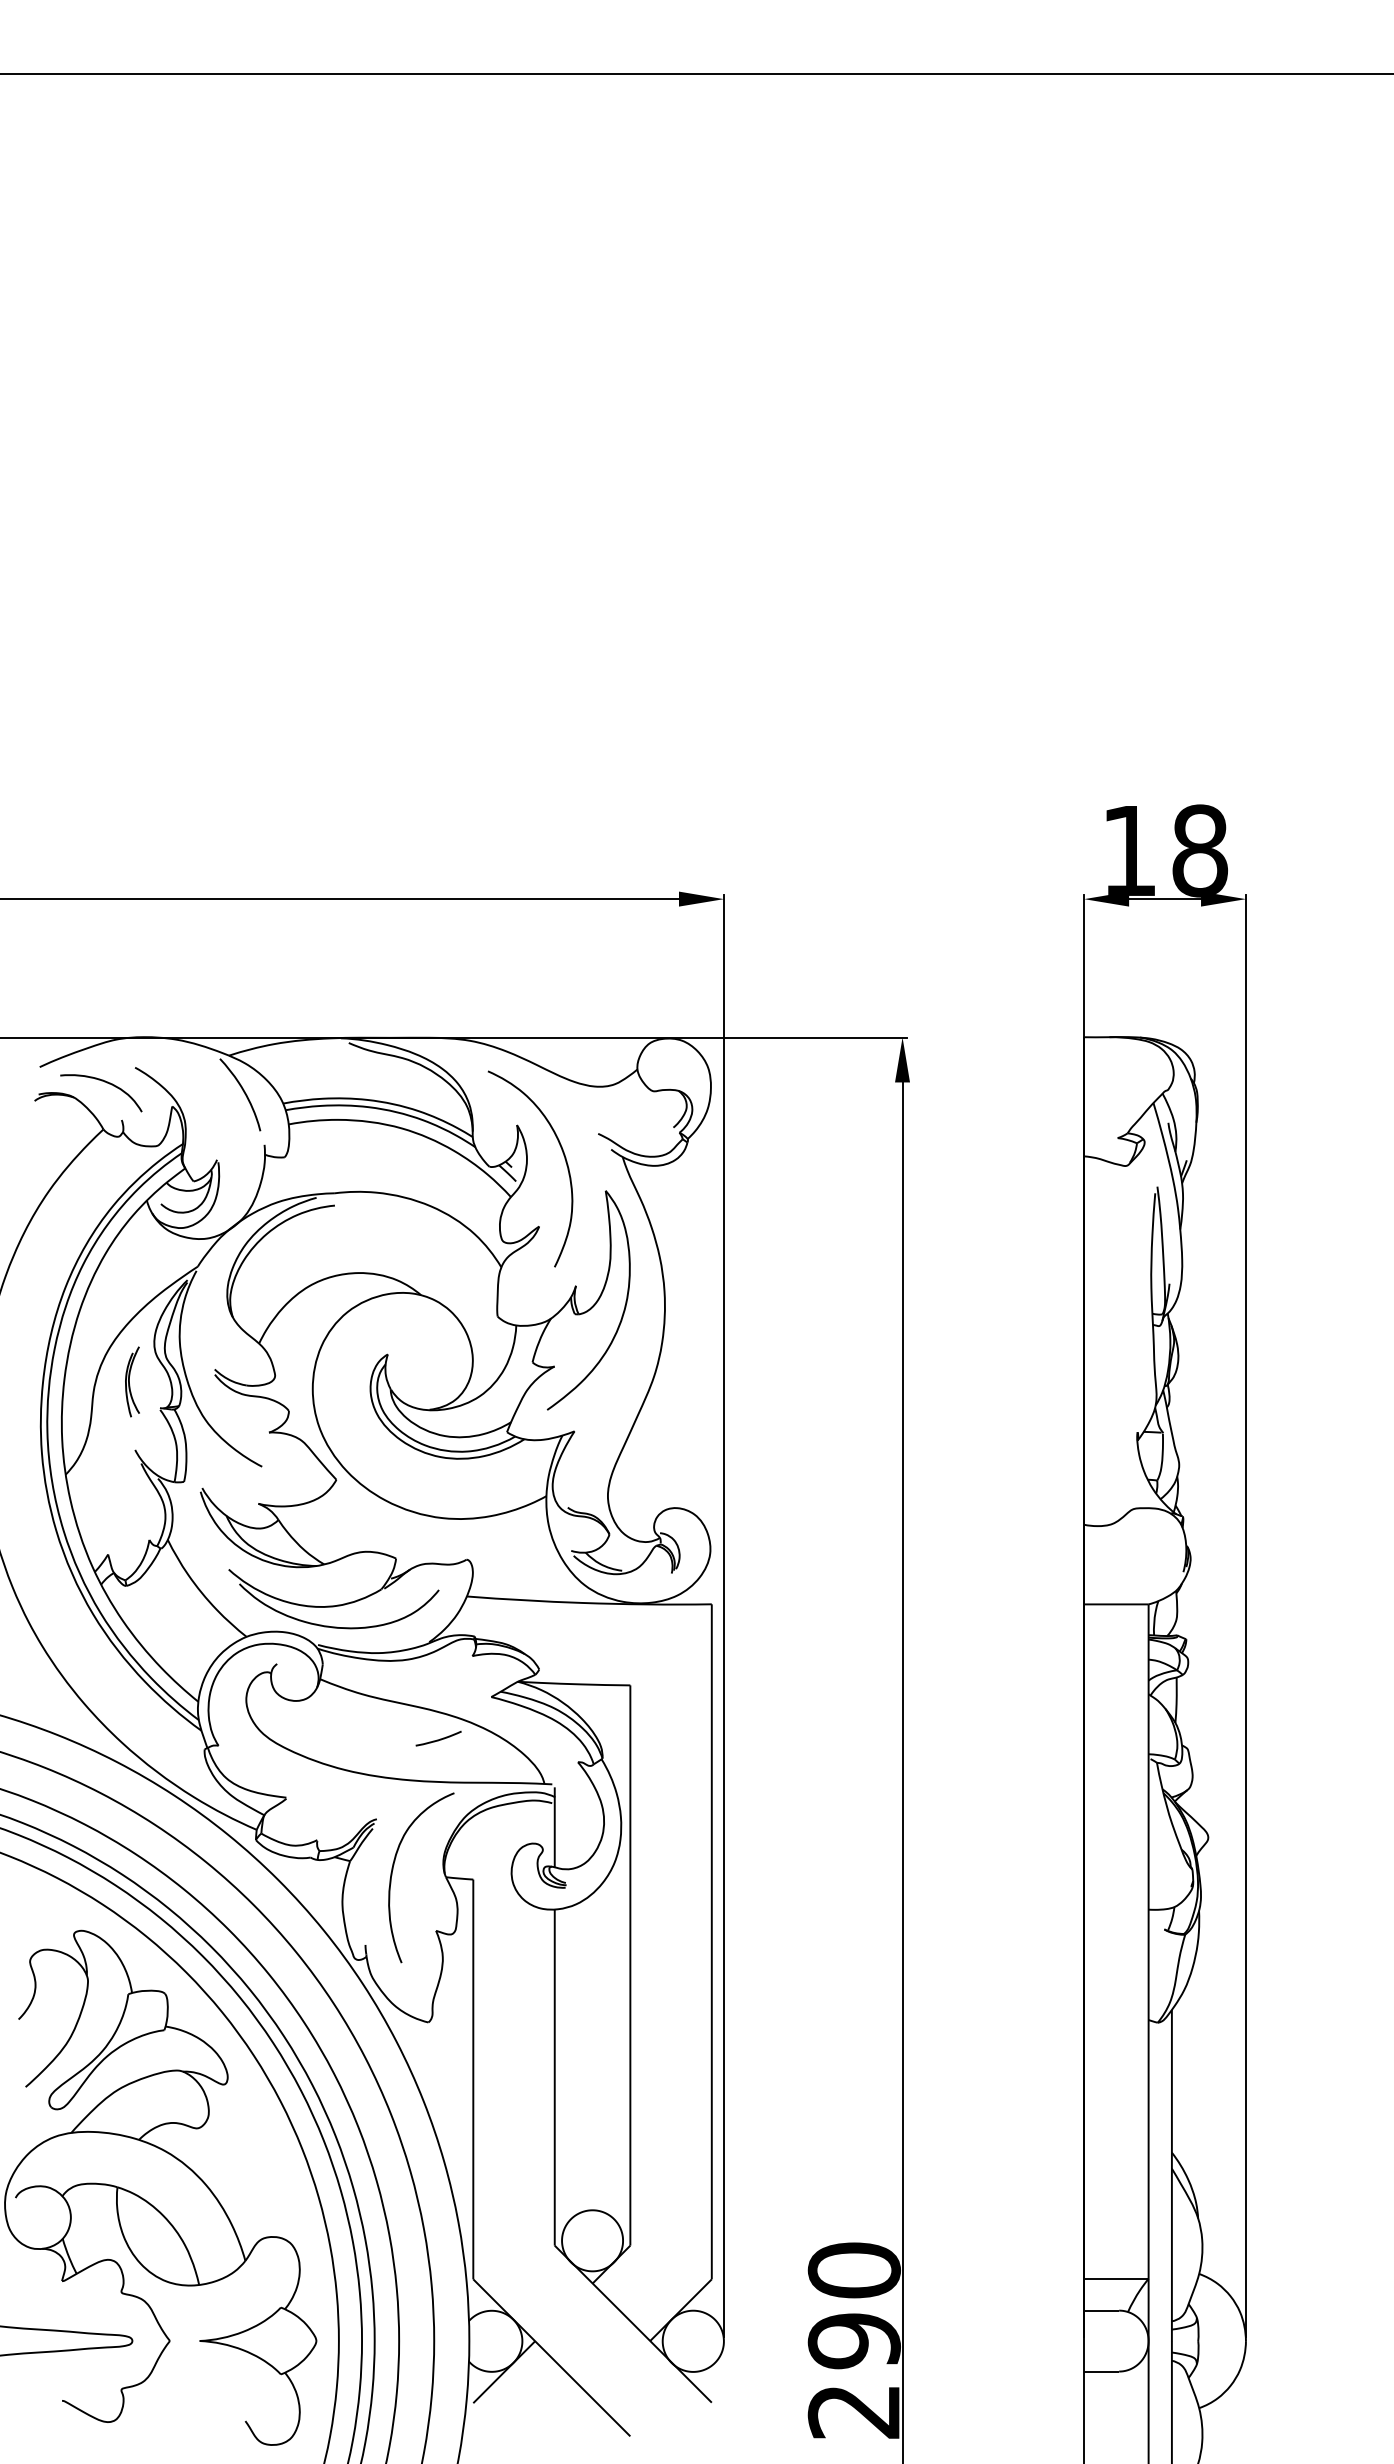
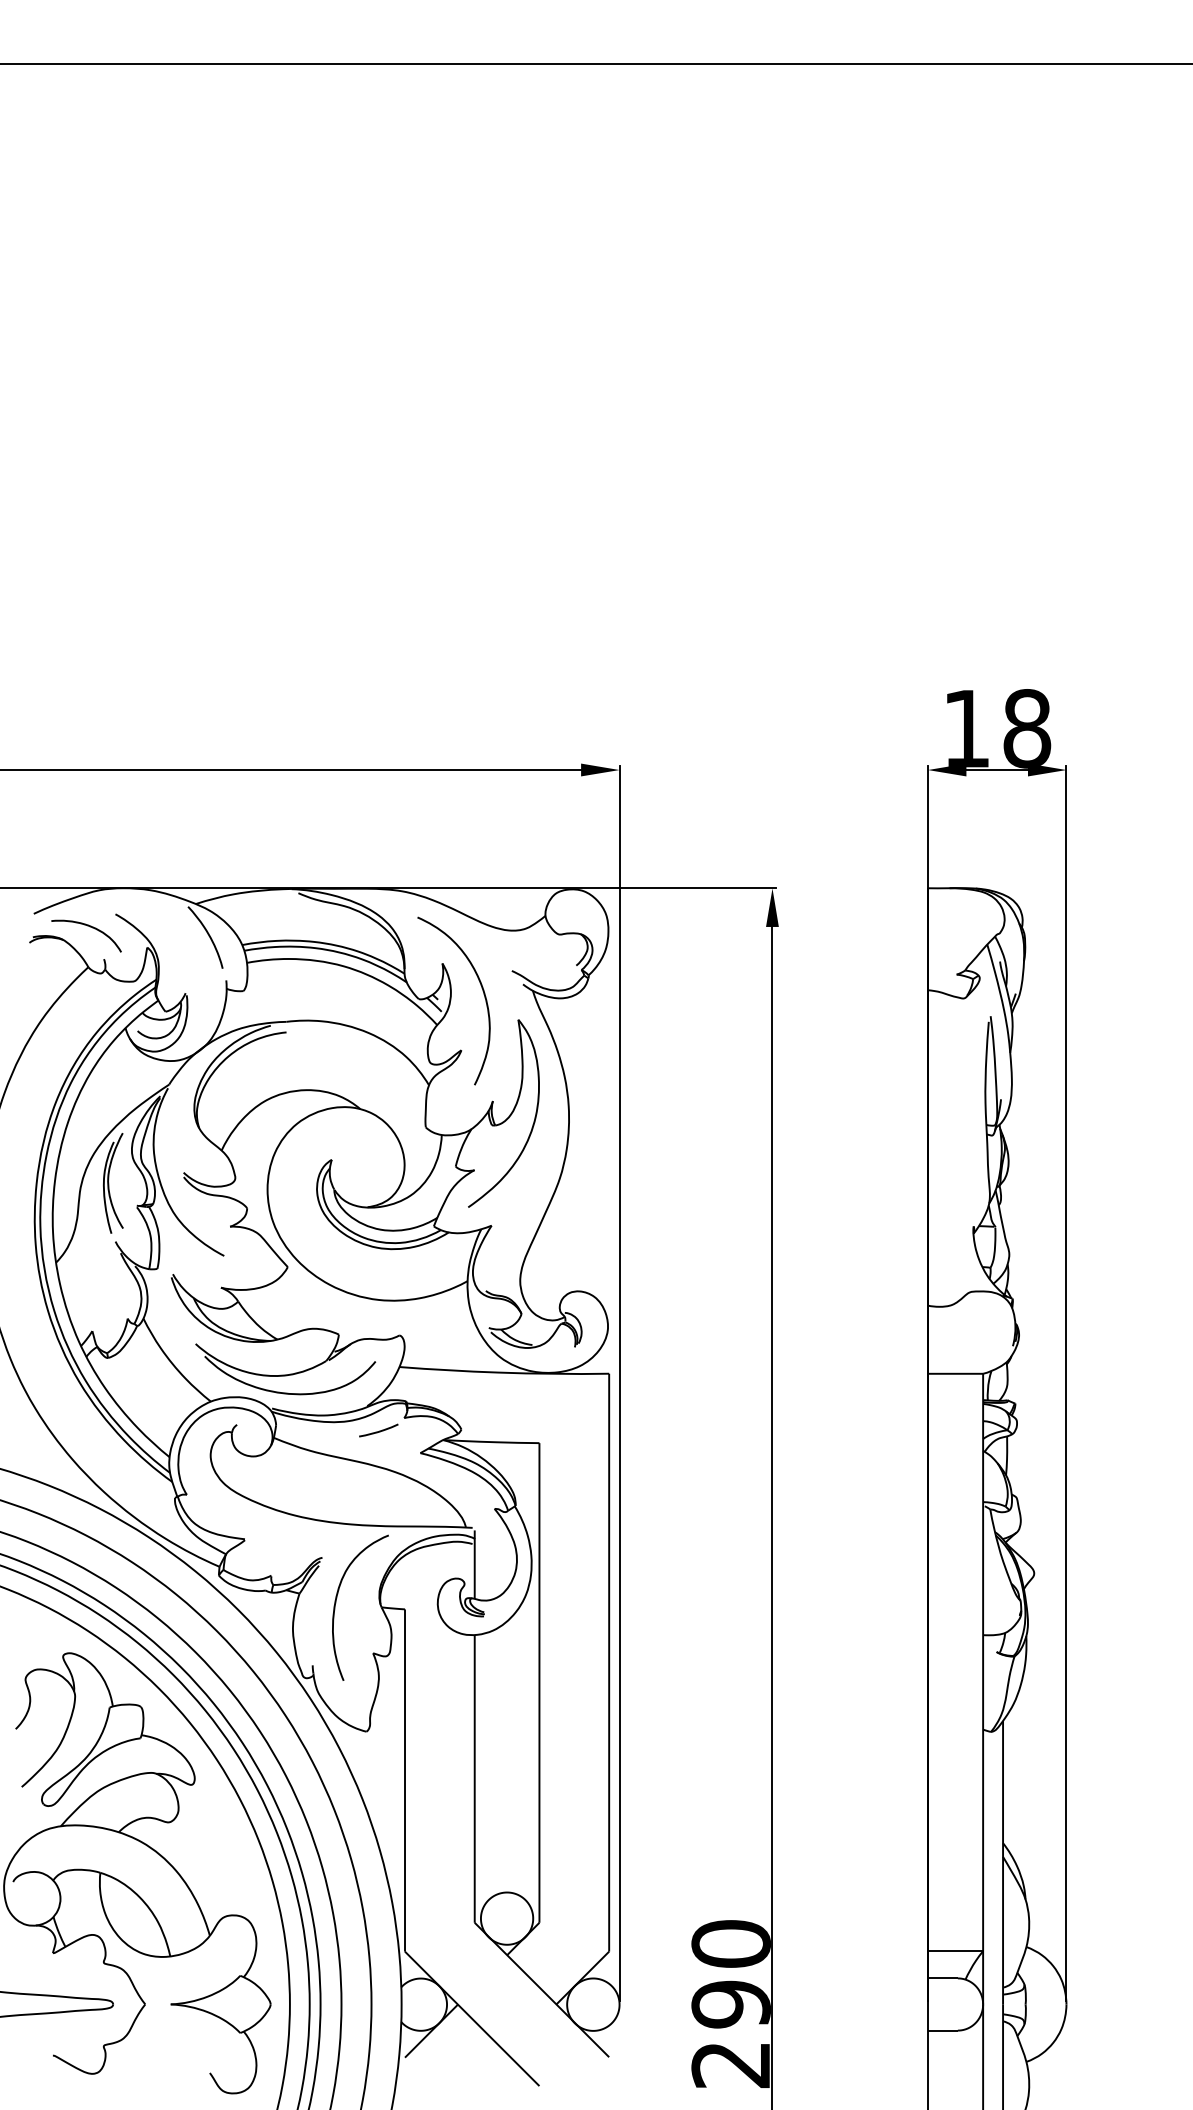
part: (132, 1381) -> (113, 1182), size x1.67
curve: (438, 1739) -> (378, 1431), moved

